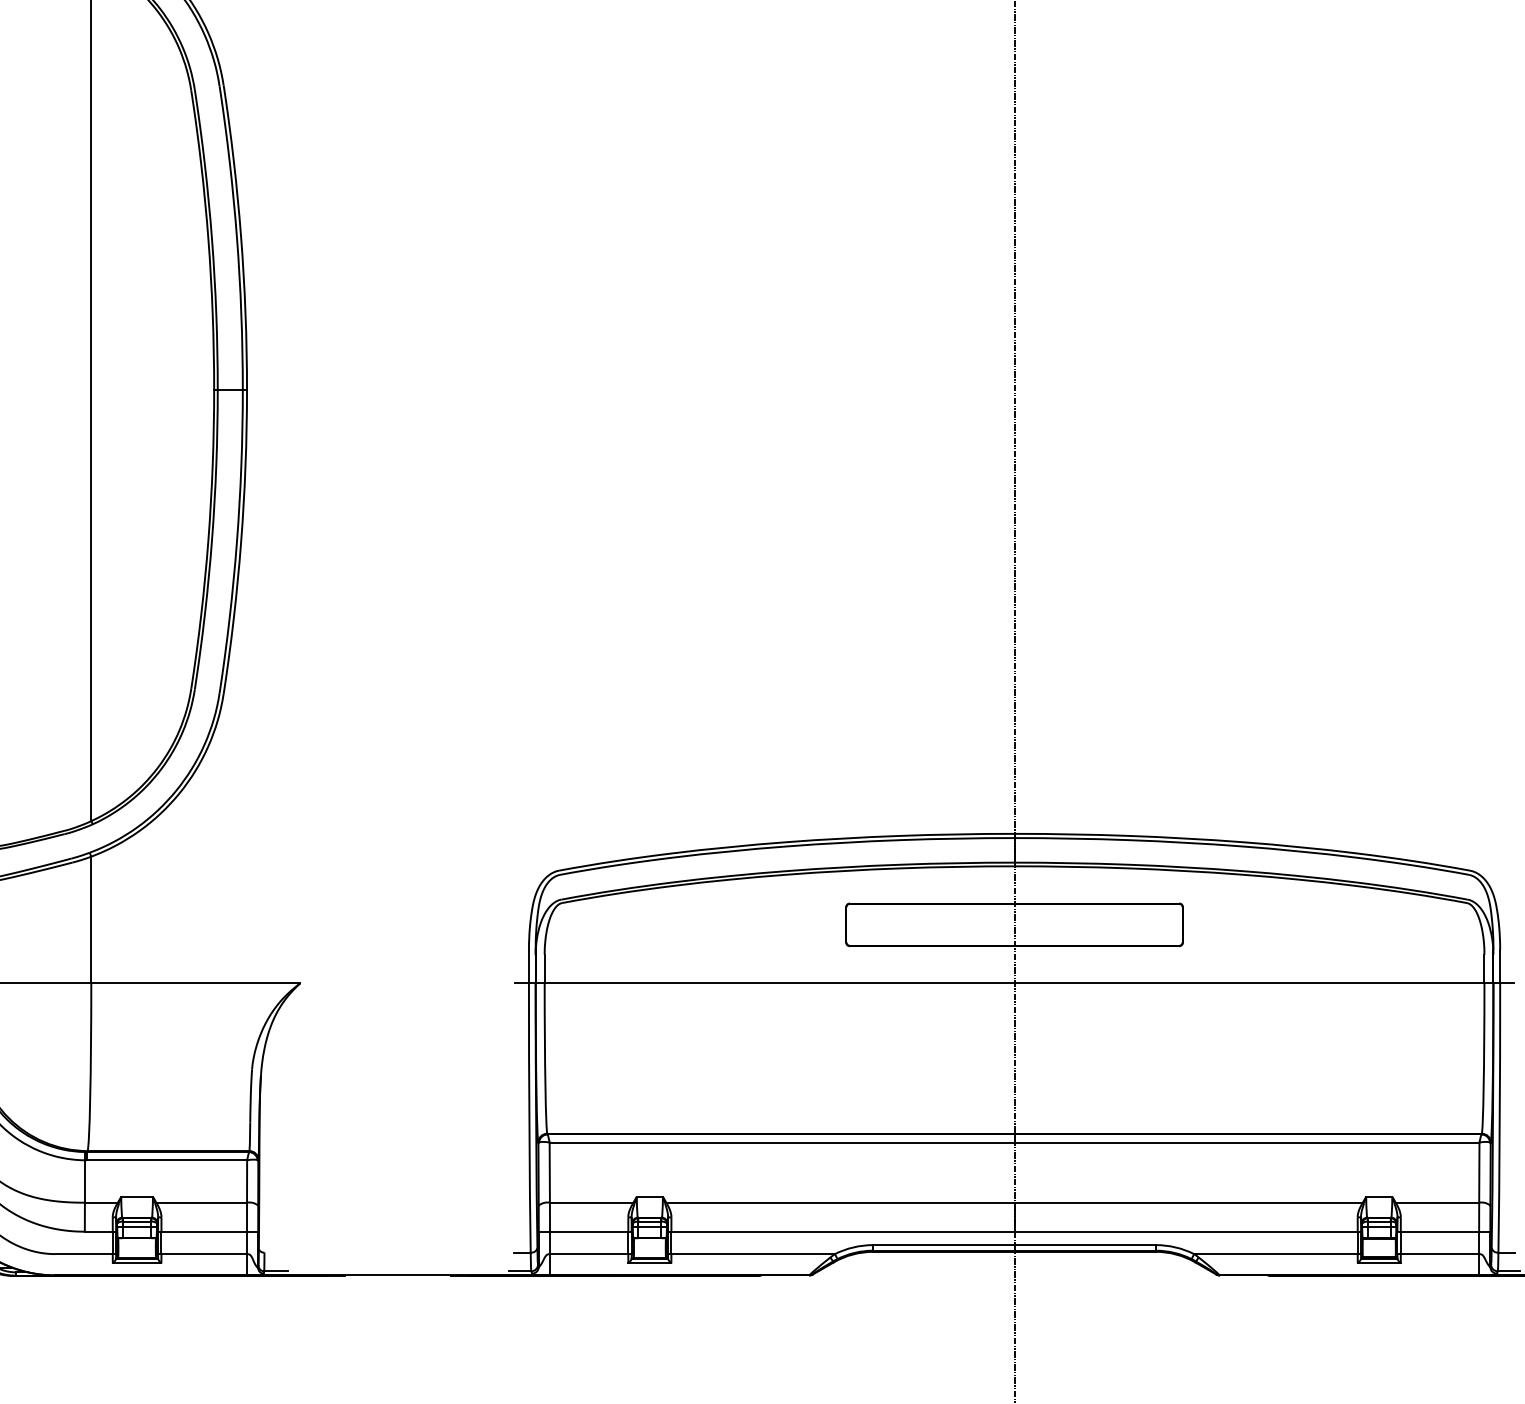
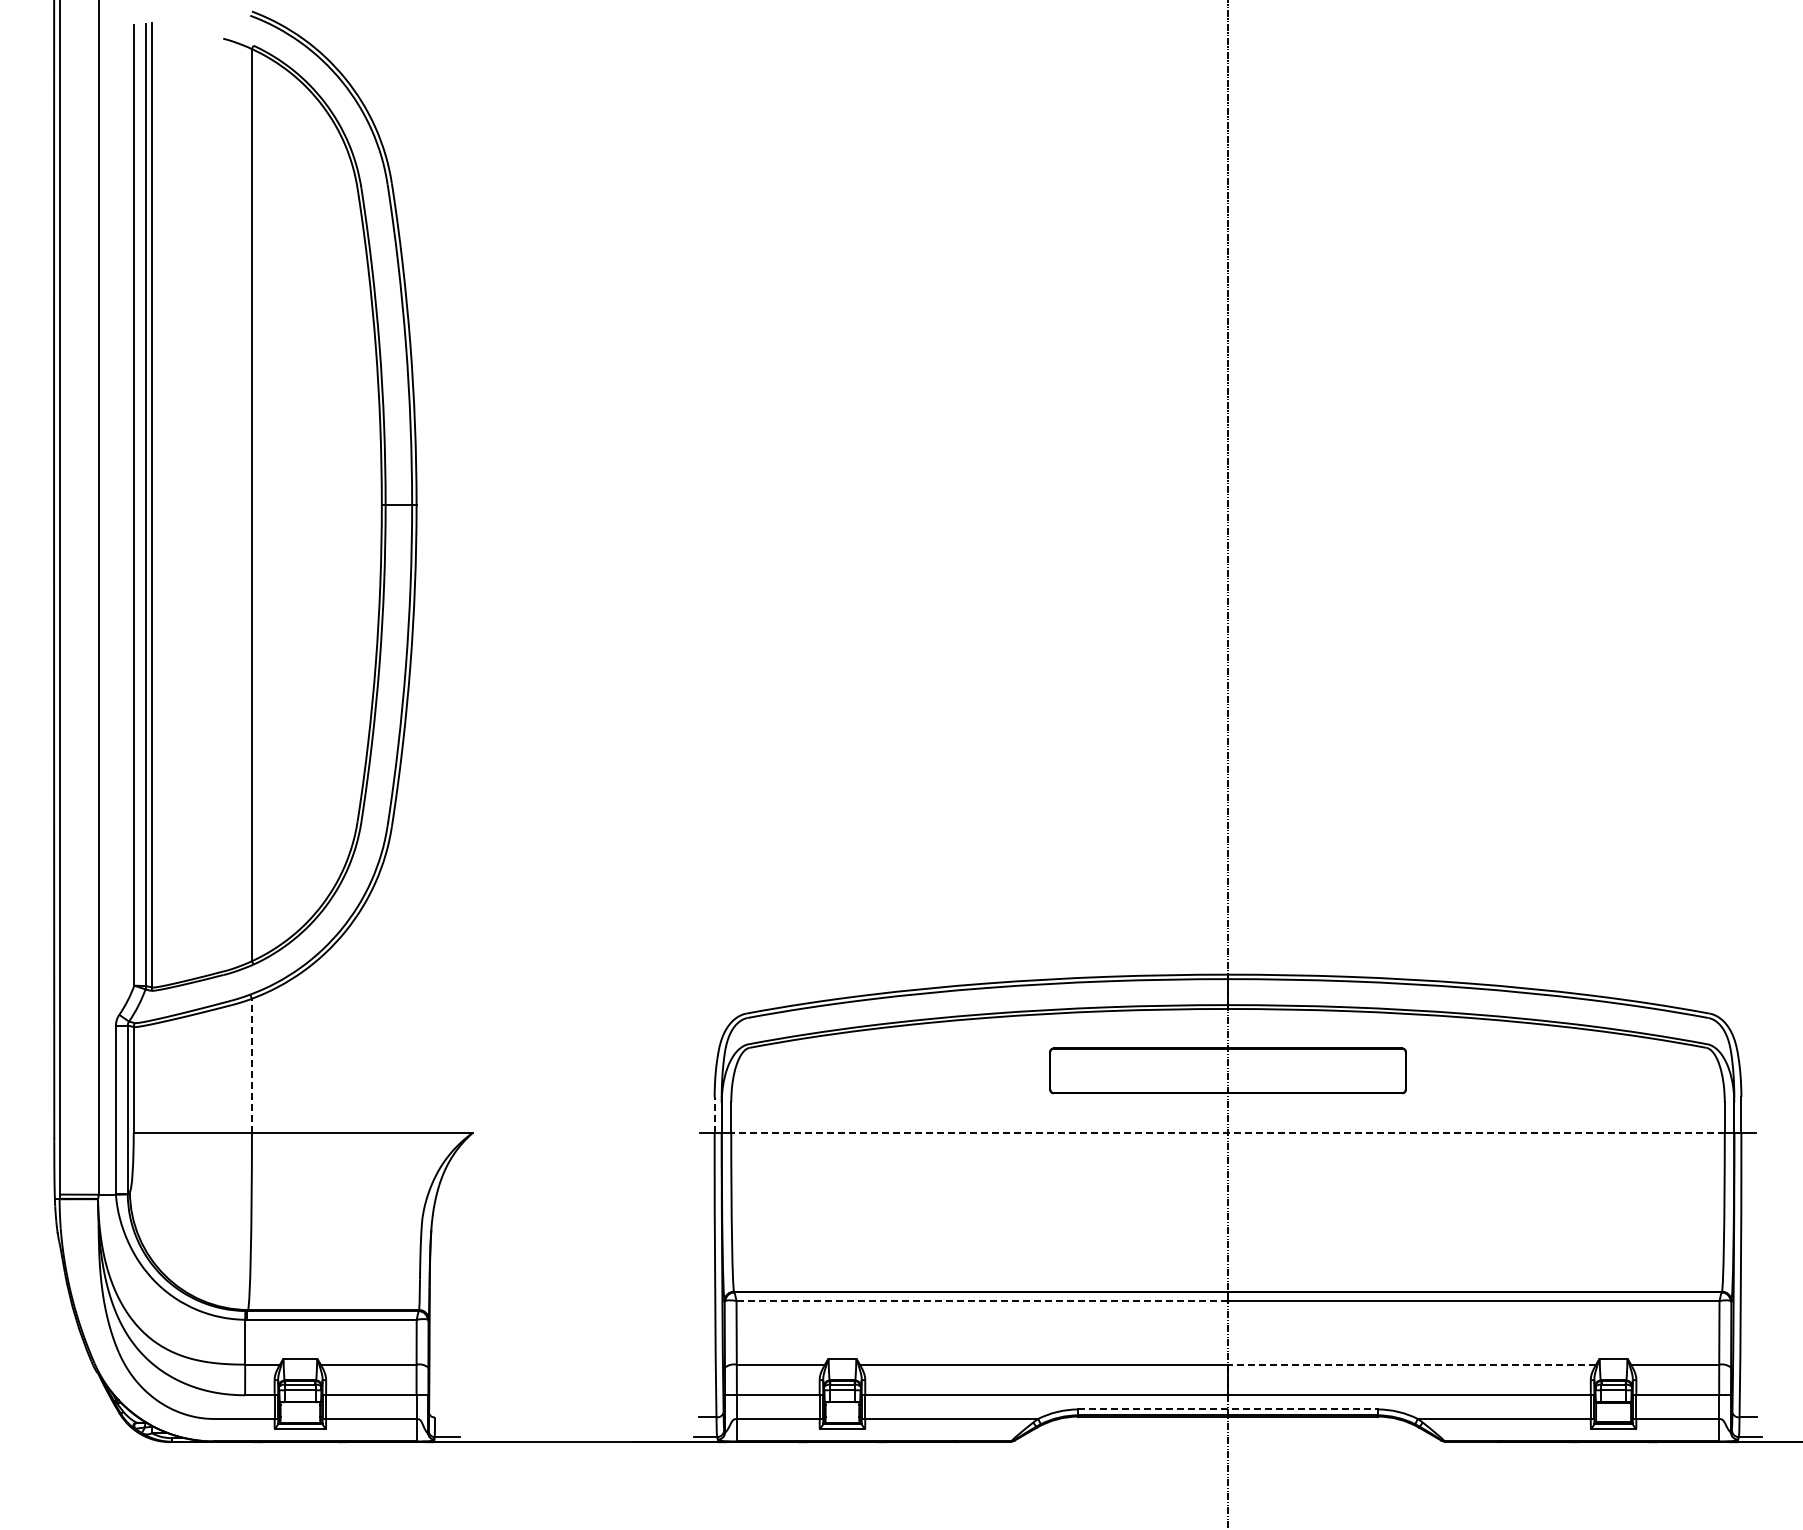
line: (90, 919) -> (251, 1065), solid -> dashed
line: (528, 966) -> (714, 1114), solid -> dashed
line: (1015, 983) -> (1228, 1132), solid -> dashed
line: (782, 1143) -> (982, 1301), solid -> dashed
line: (1188, 1202) -> (1411, 1364), solid -> dashed
line: (1015, 1245) -> (1228, 1409), solid -> dashed

